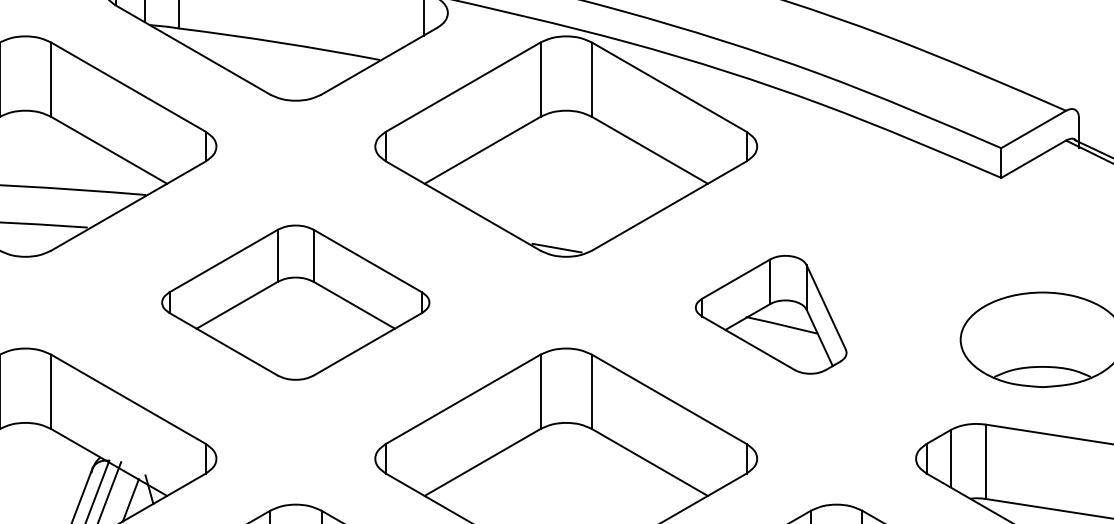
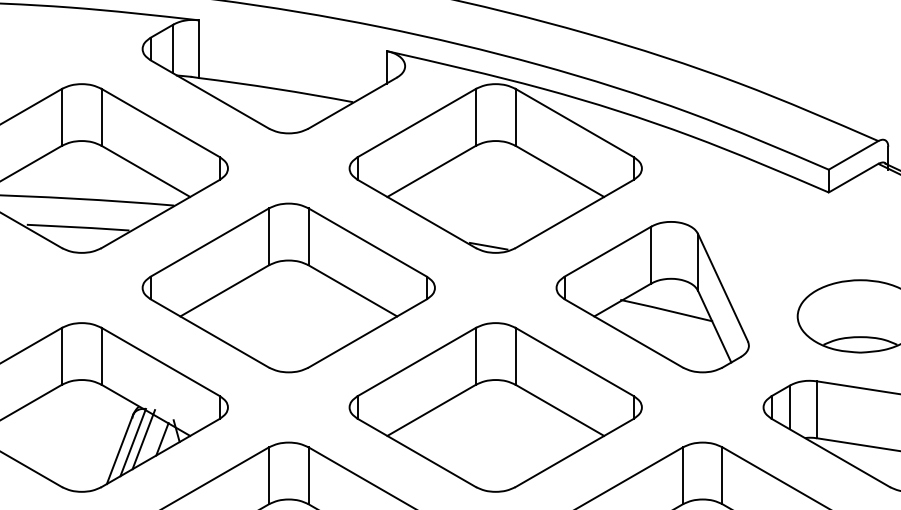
part: (295, 302) -> (288, 287), size x1.43
part: (770, 315) -> (652, 297), size x1.67

